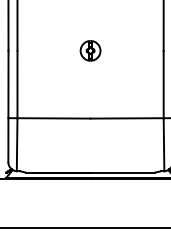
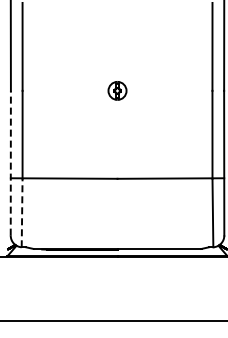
part: (90, 50) -> (117, 90), size x0.7
line: (8, 106) -> (10, 162), solid -> dashed
line: (17, 144) -> (22, 212), solid -> dashed

